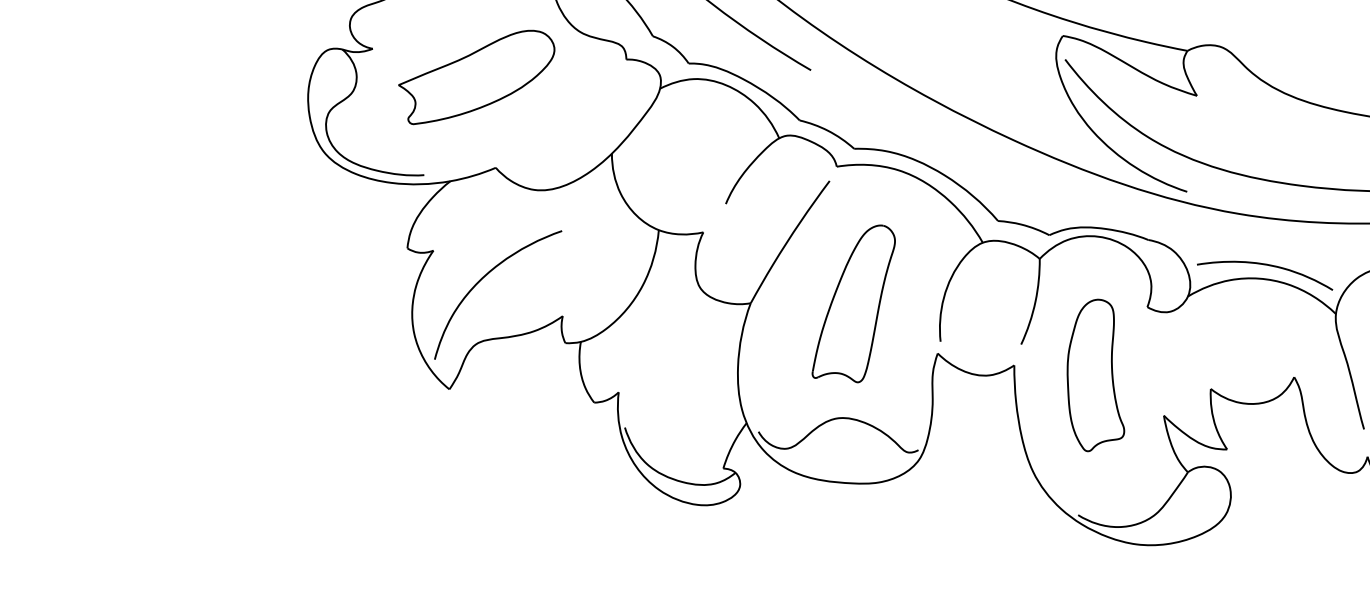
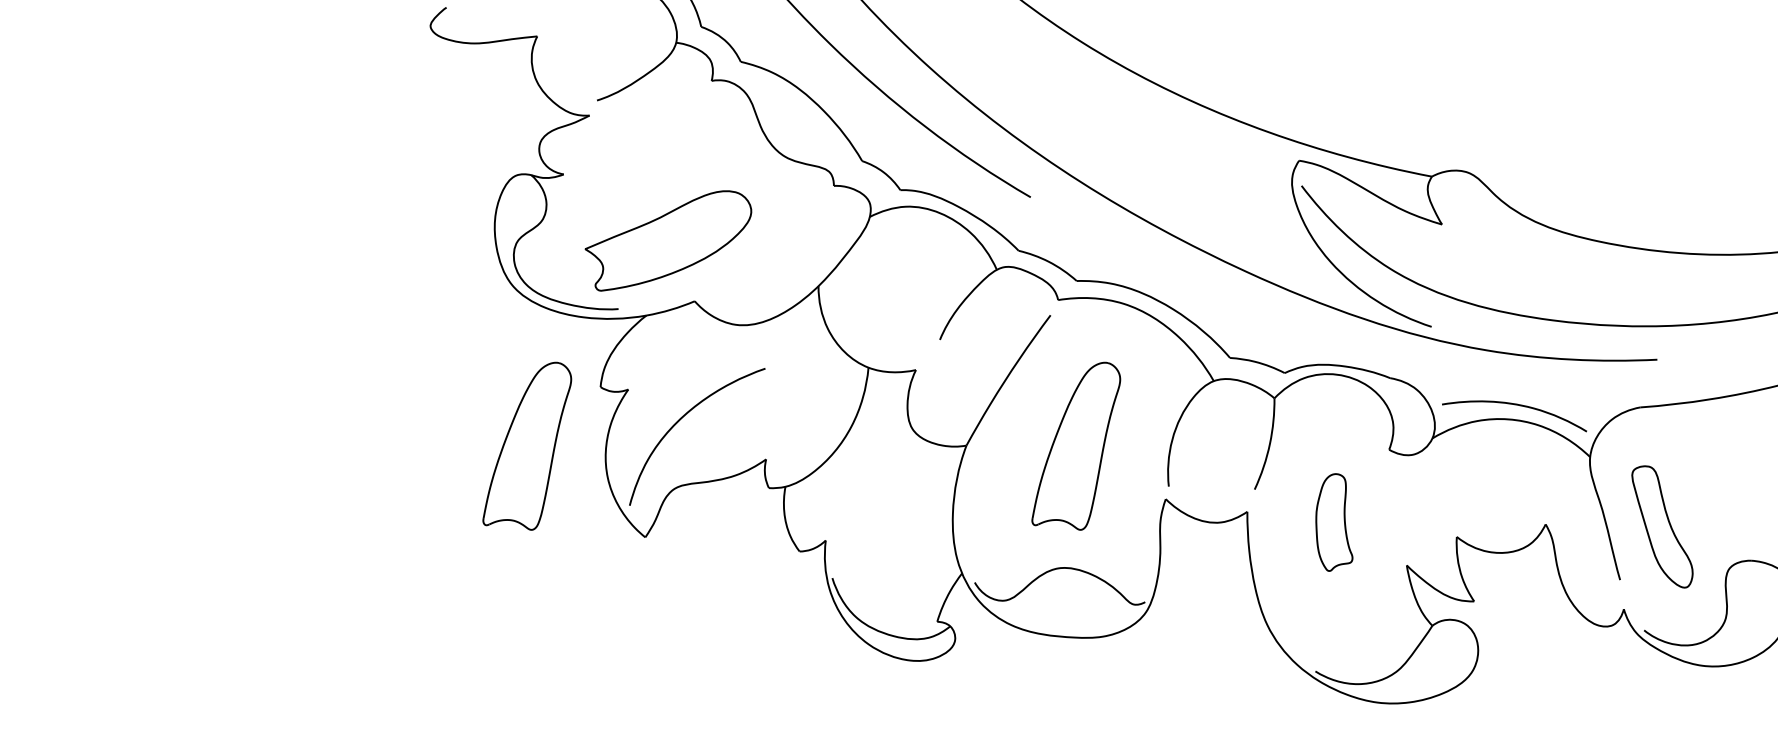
part: (476, 77) -> (668, 240), moved
part: (338, 303) -> (527, 445), added
part: (1096, 375) -> (1334, 522), size x0.6

